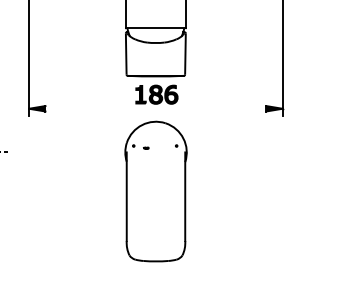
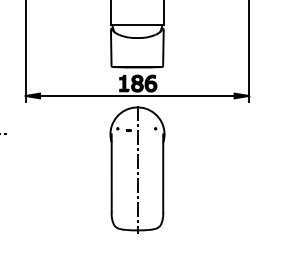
line: (155, 108) -> (137, 95), added
line: (156, 192) -> (137, 169), added

